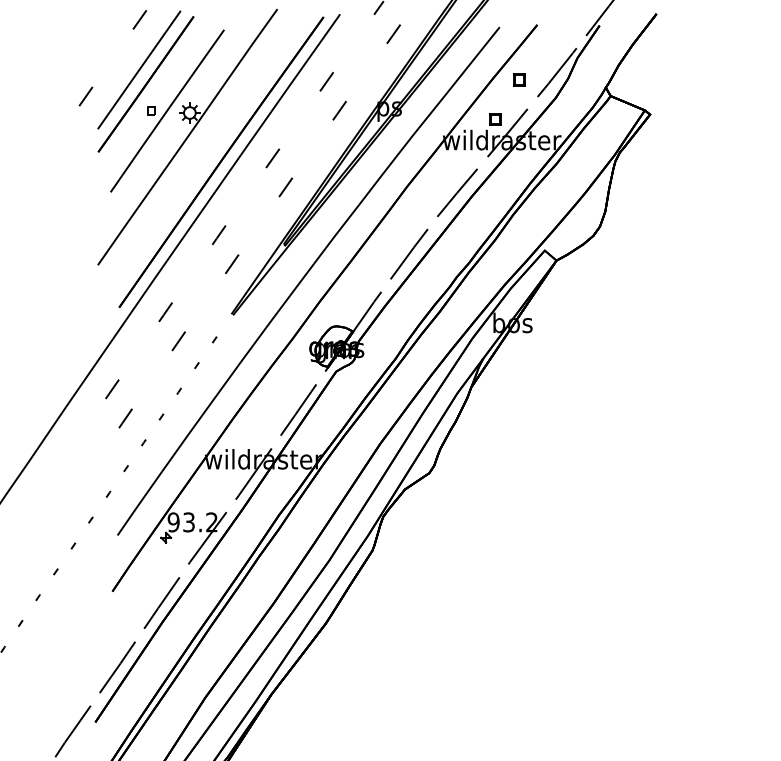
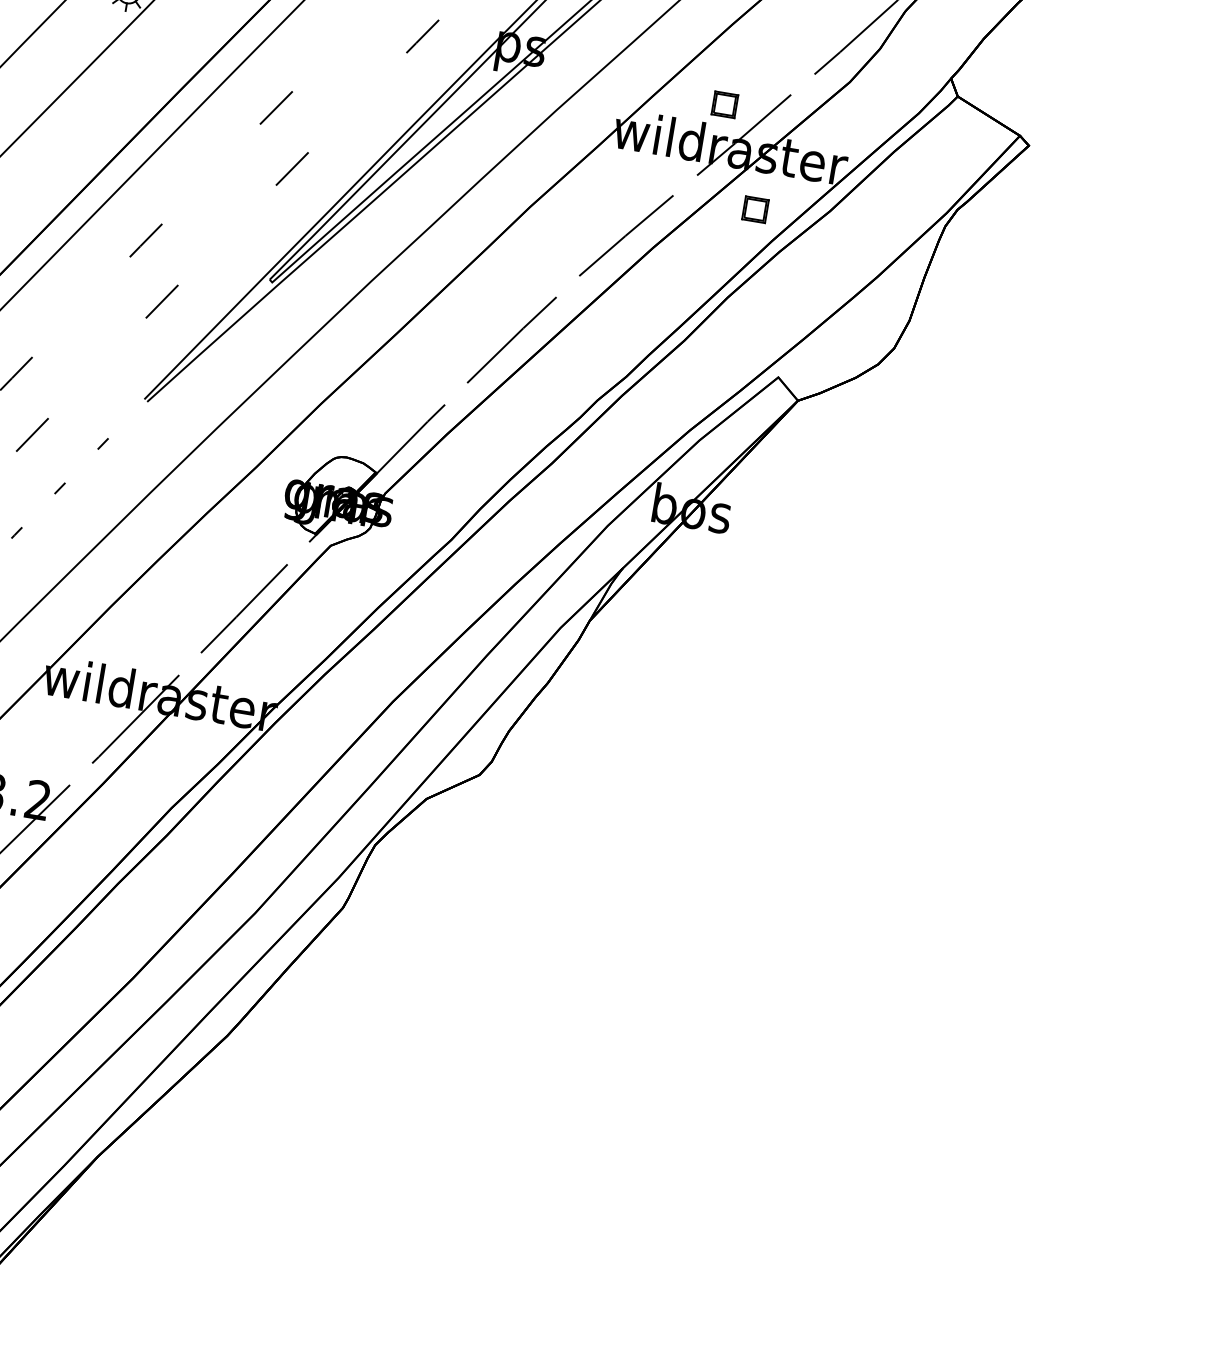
part: (519, 79) -> (755, 208), moved

